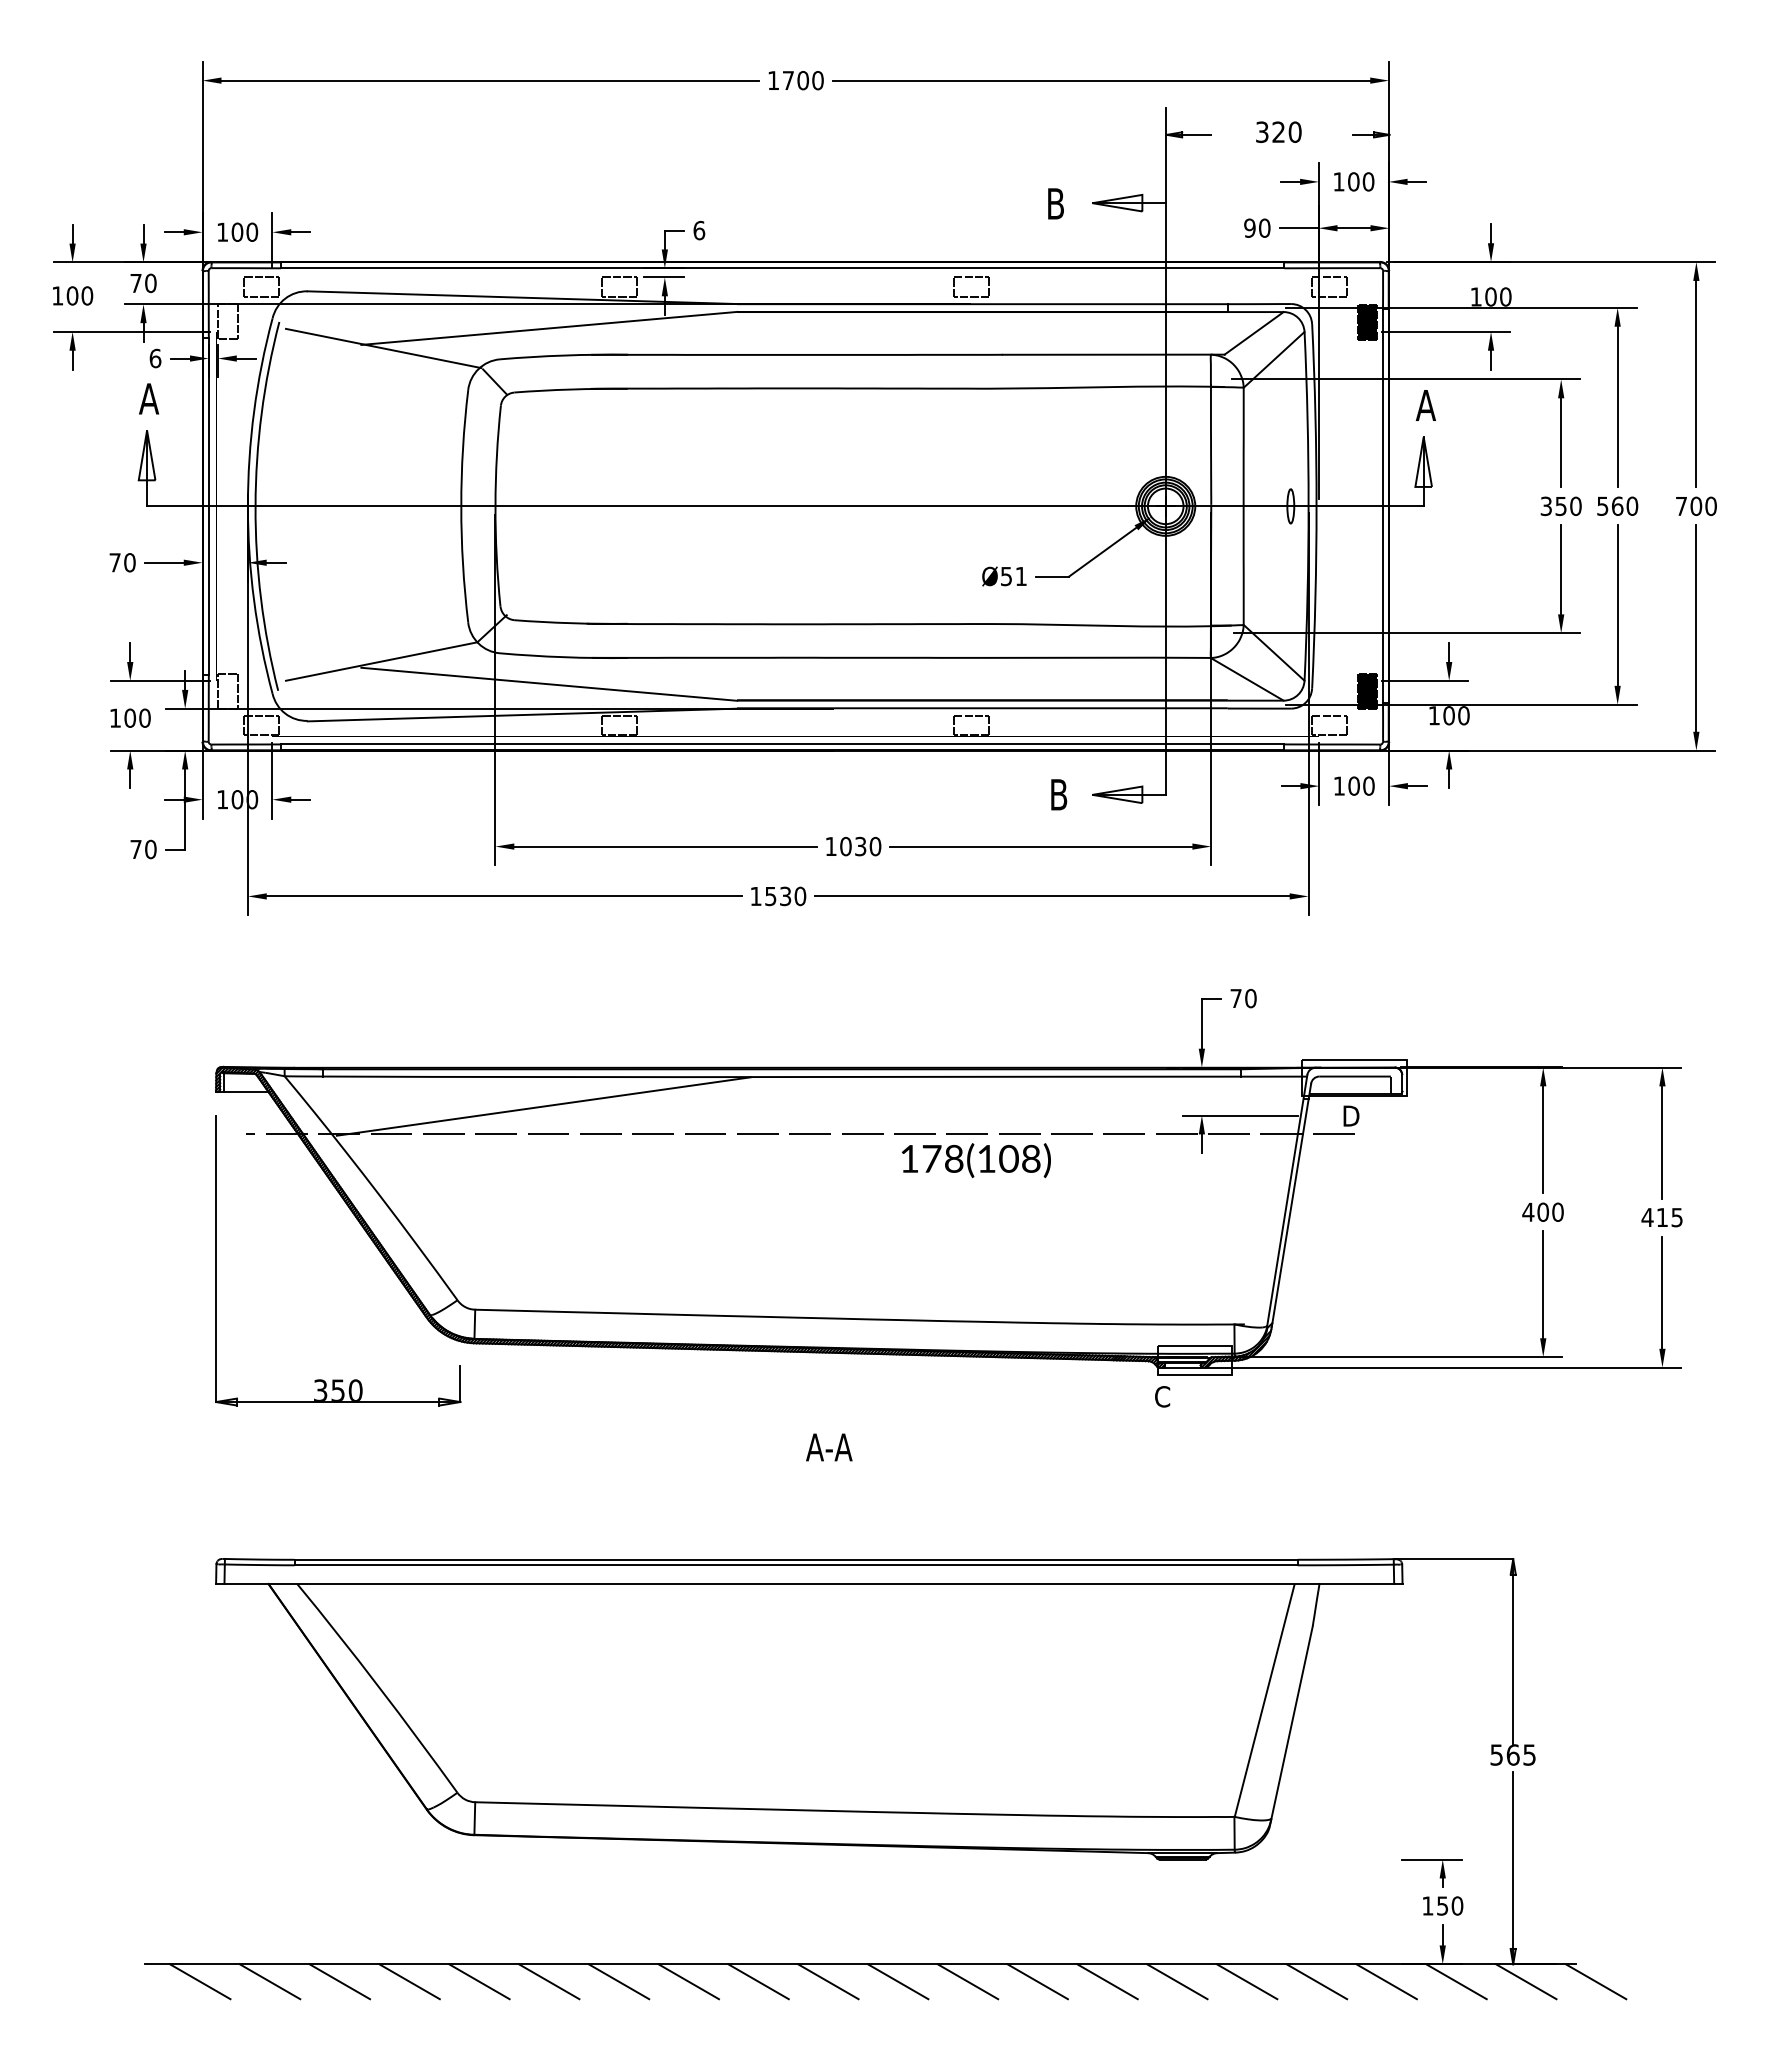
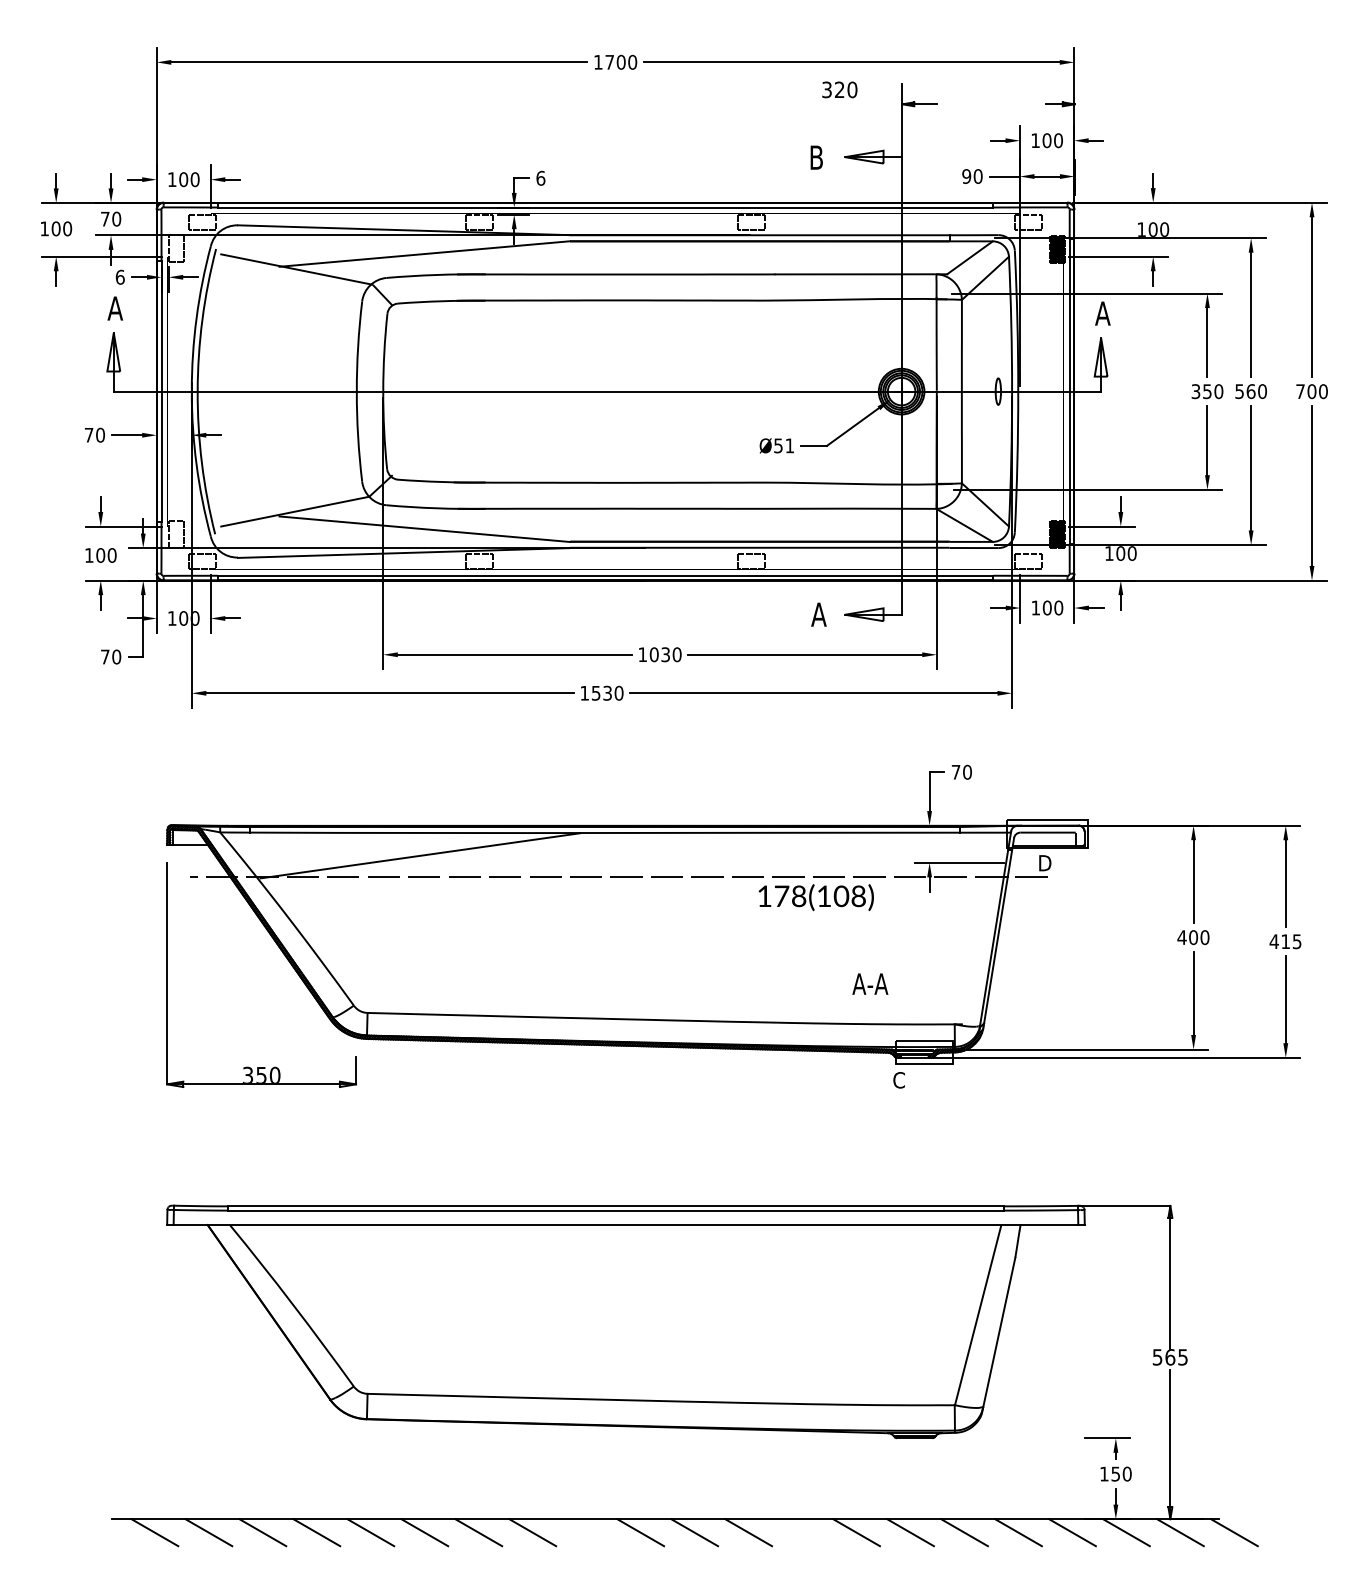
text: (1278, 131) -> (839, 89), moved
text: (1058, 794) -> (818, 614), B -> A
text: (976, 1160) -> (816, 897), moved
text: (829, 1447) -> (870, 984), moved
line: (758, 1981) -> (586, 1532), removed
line: (1037, 1981) -> (802, 1532), removed

